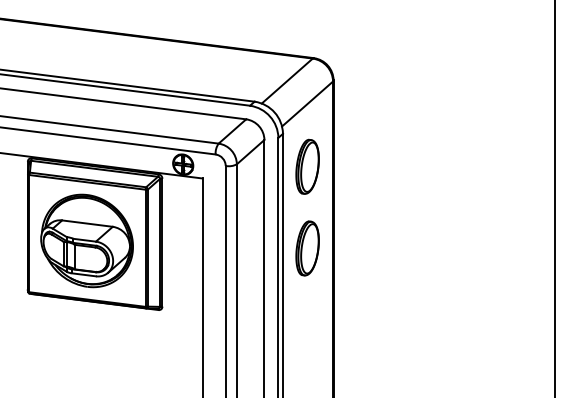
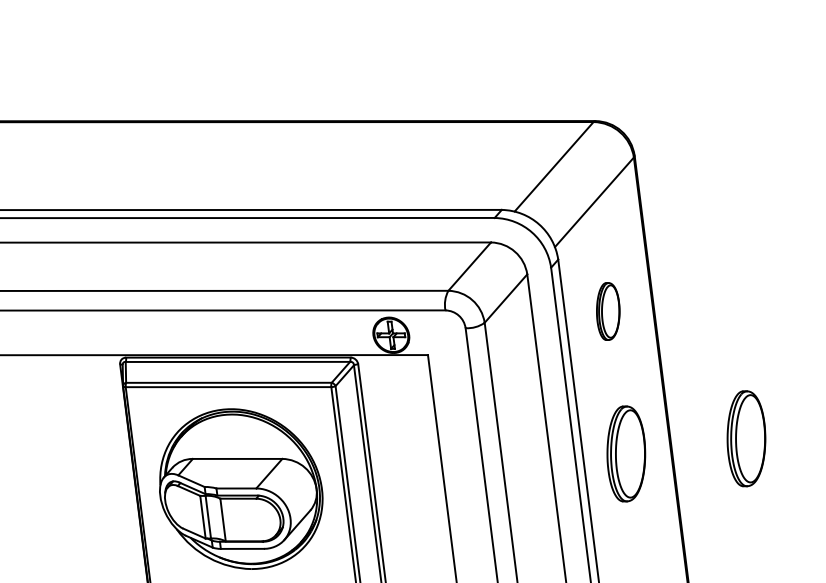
part: (307, 166) -> (608, 311), size x0.6
part: (376, 248) -> (746, 438), added

